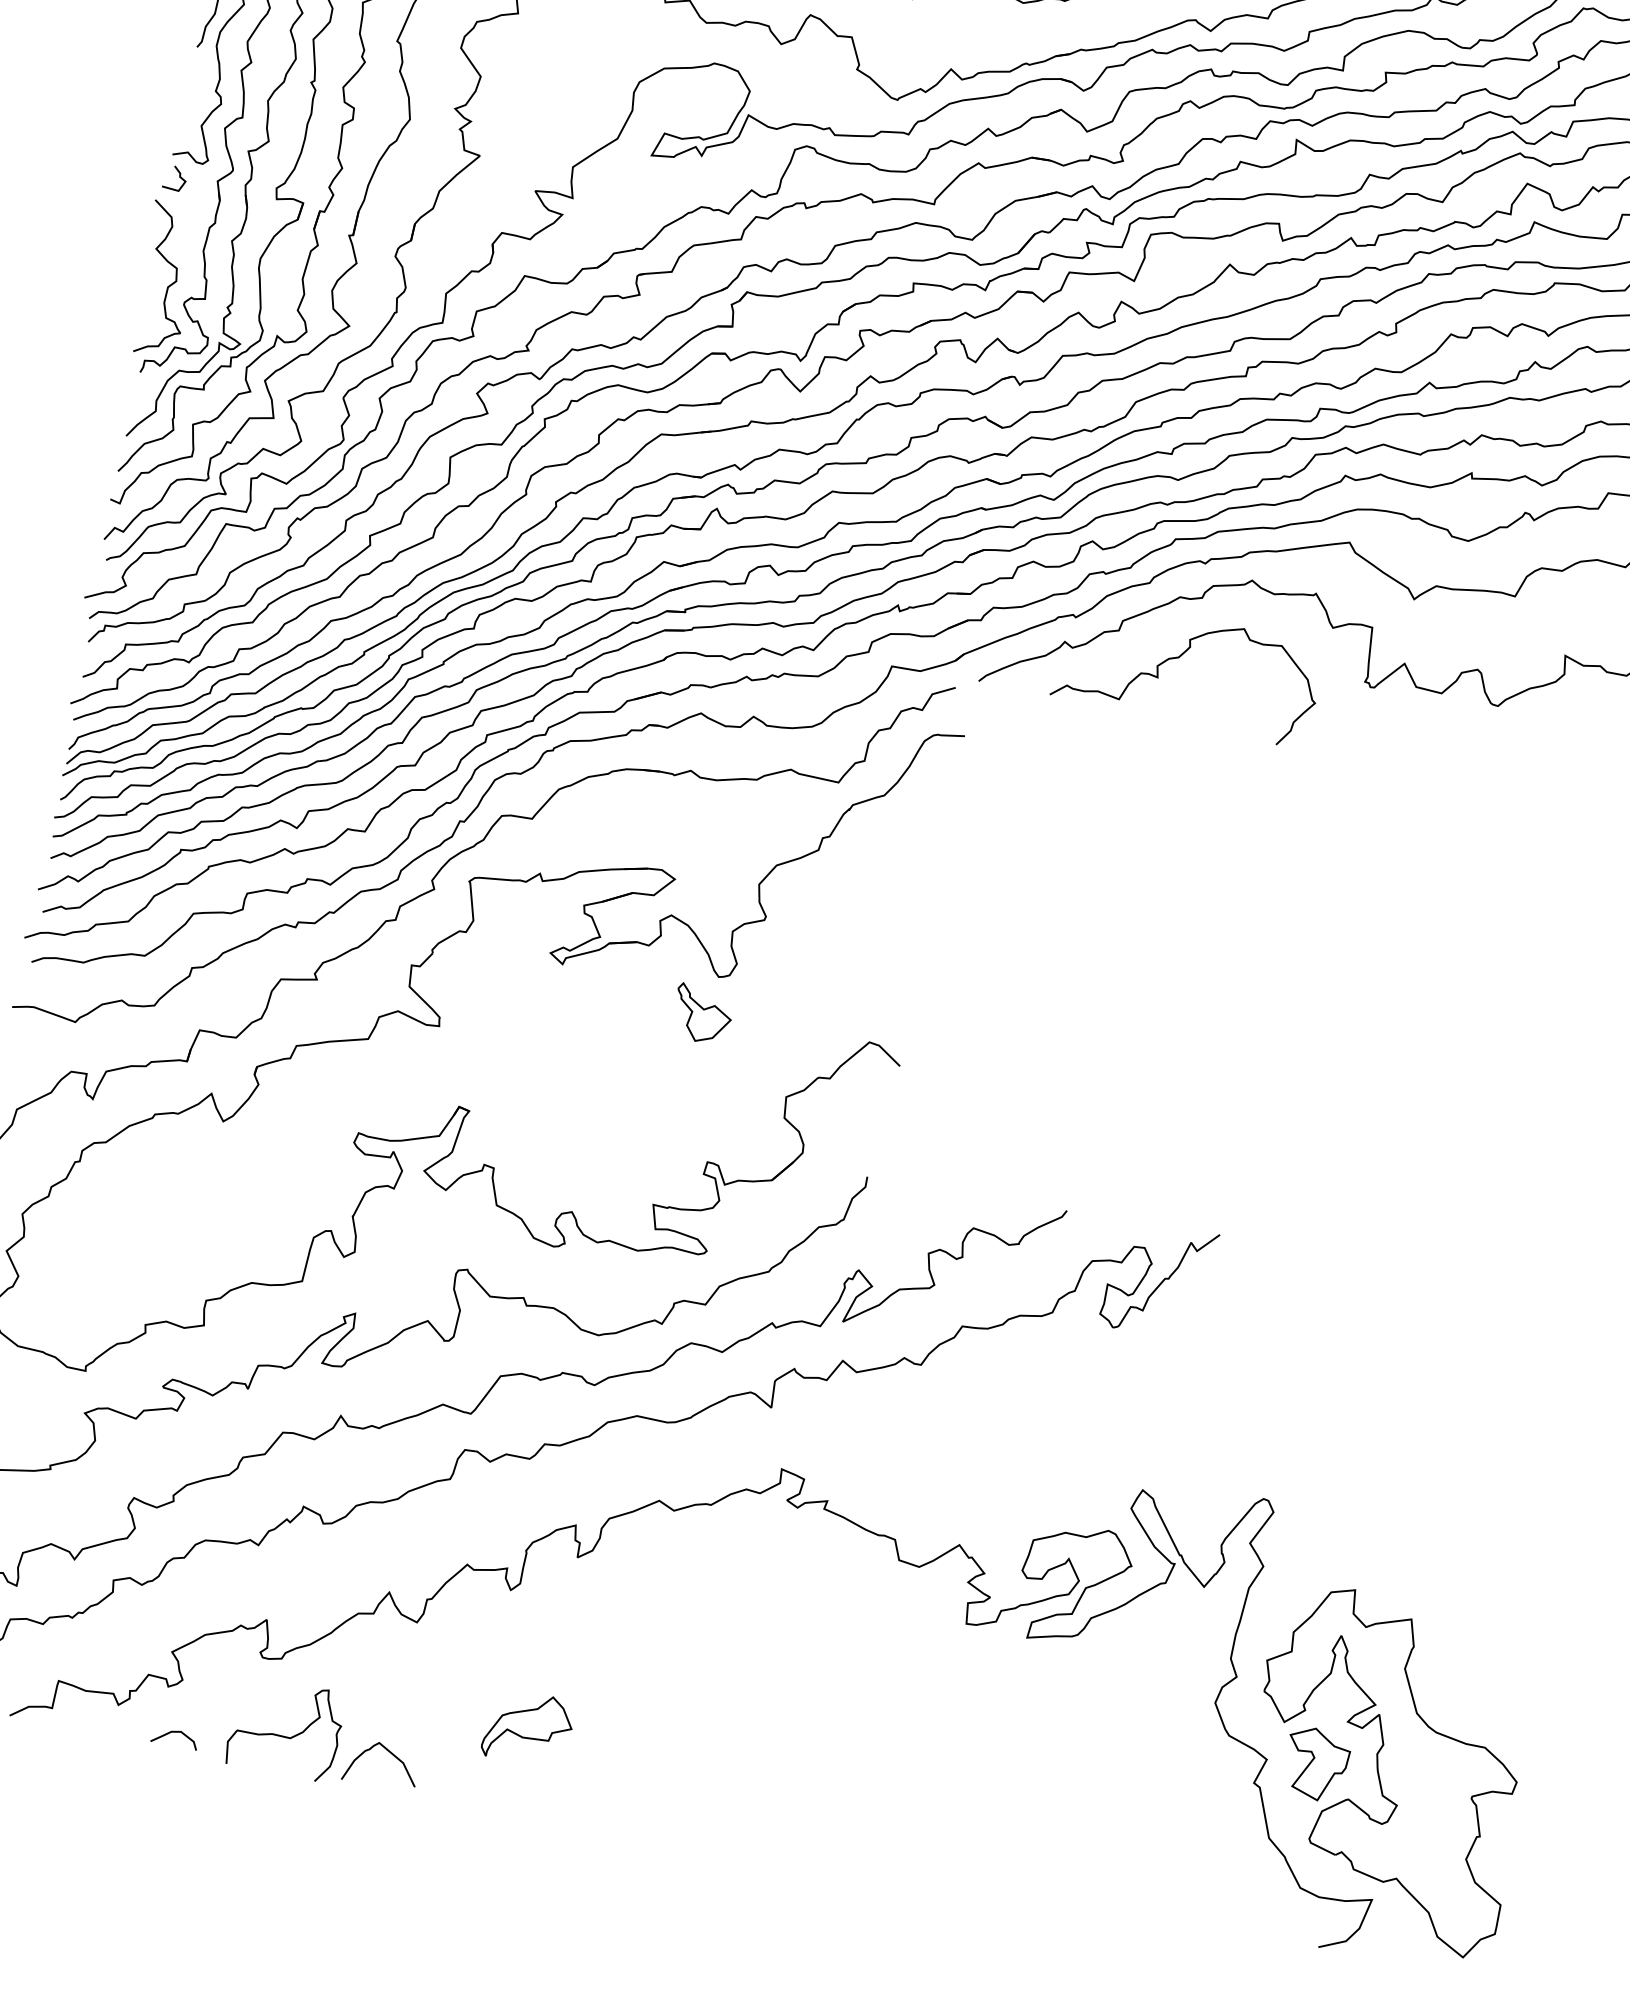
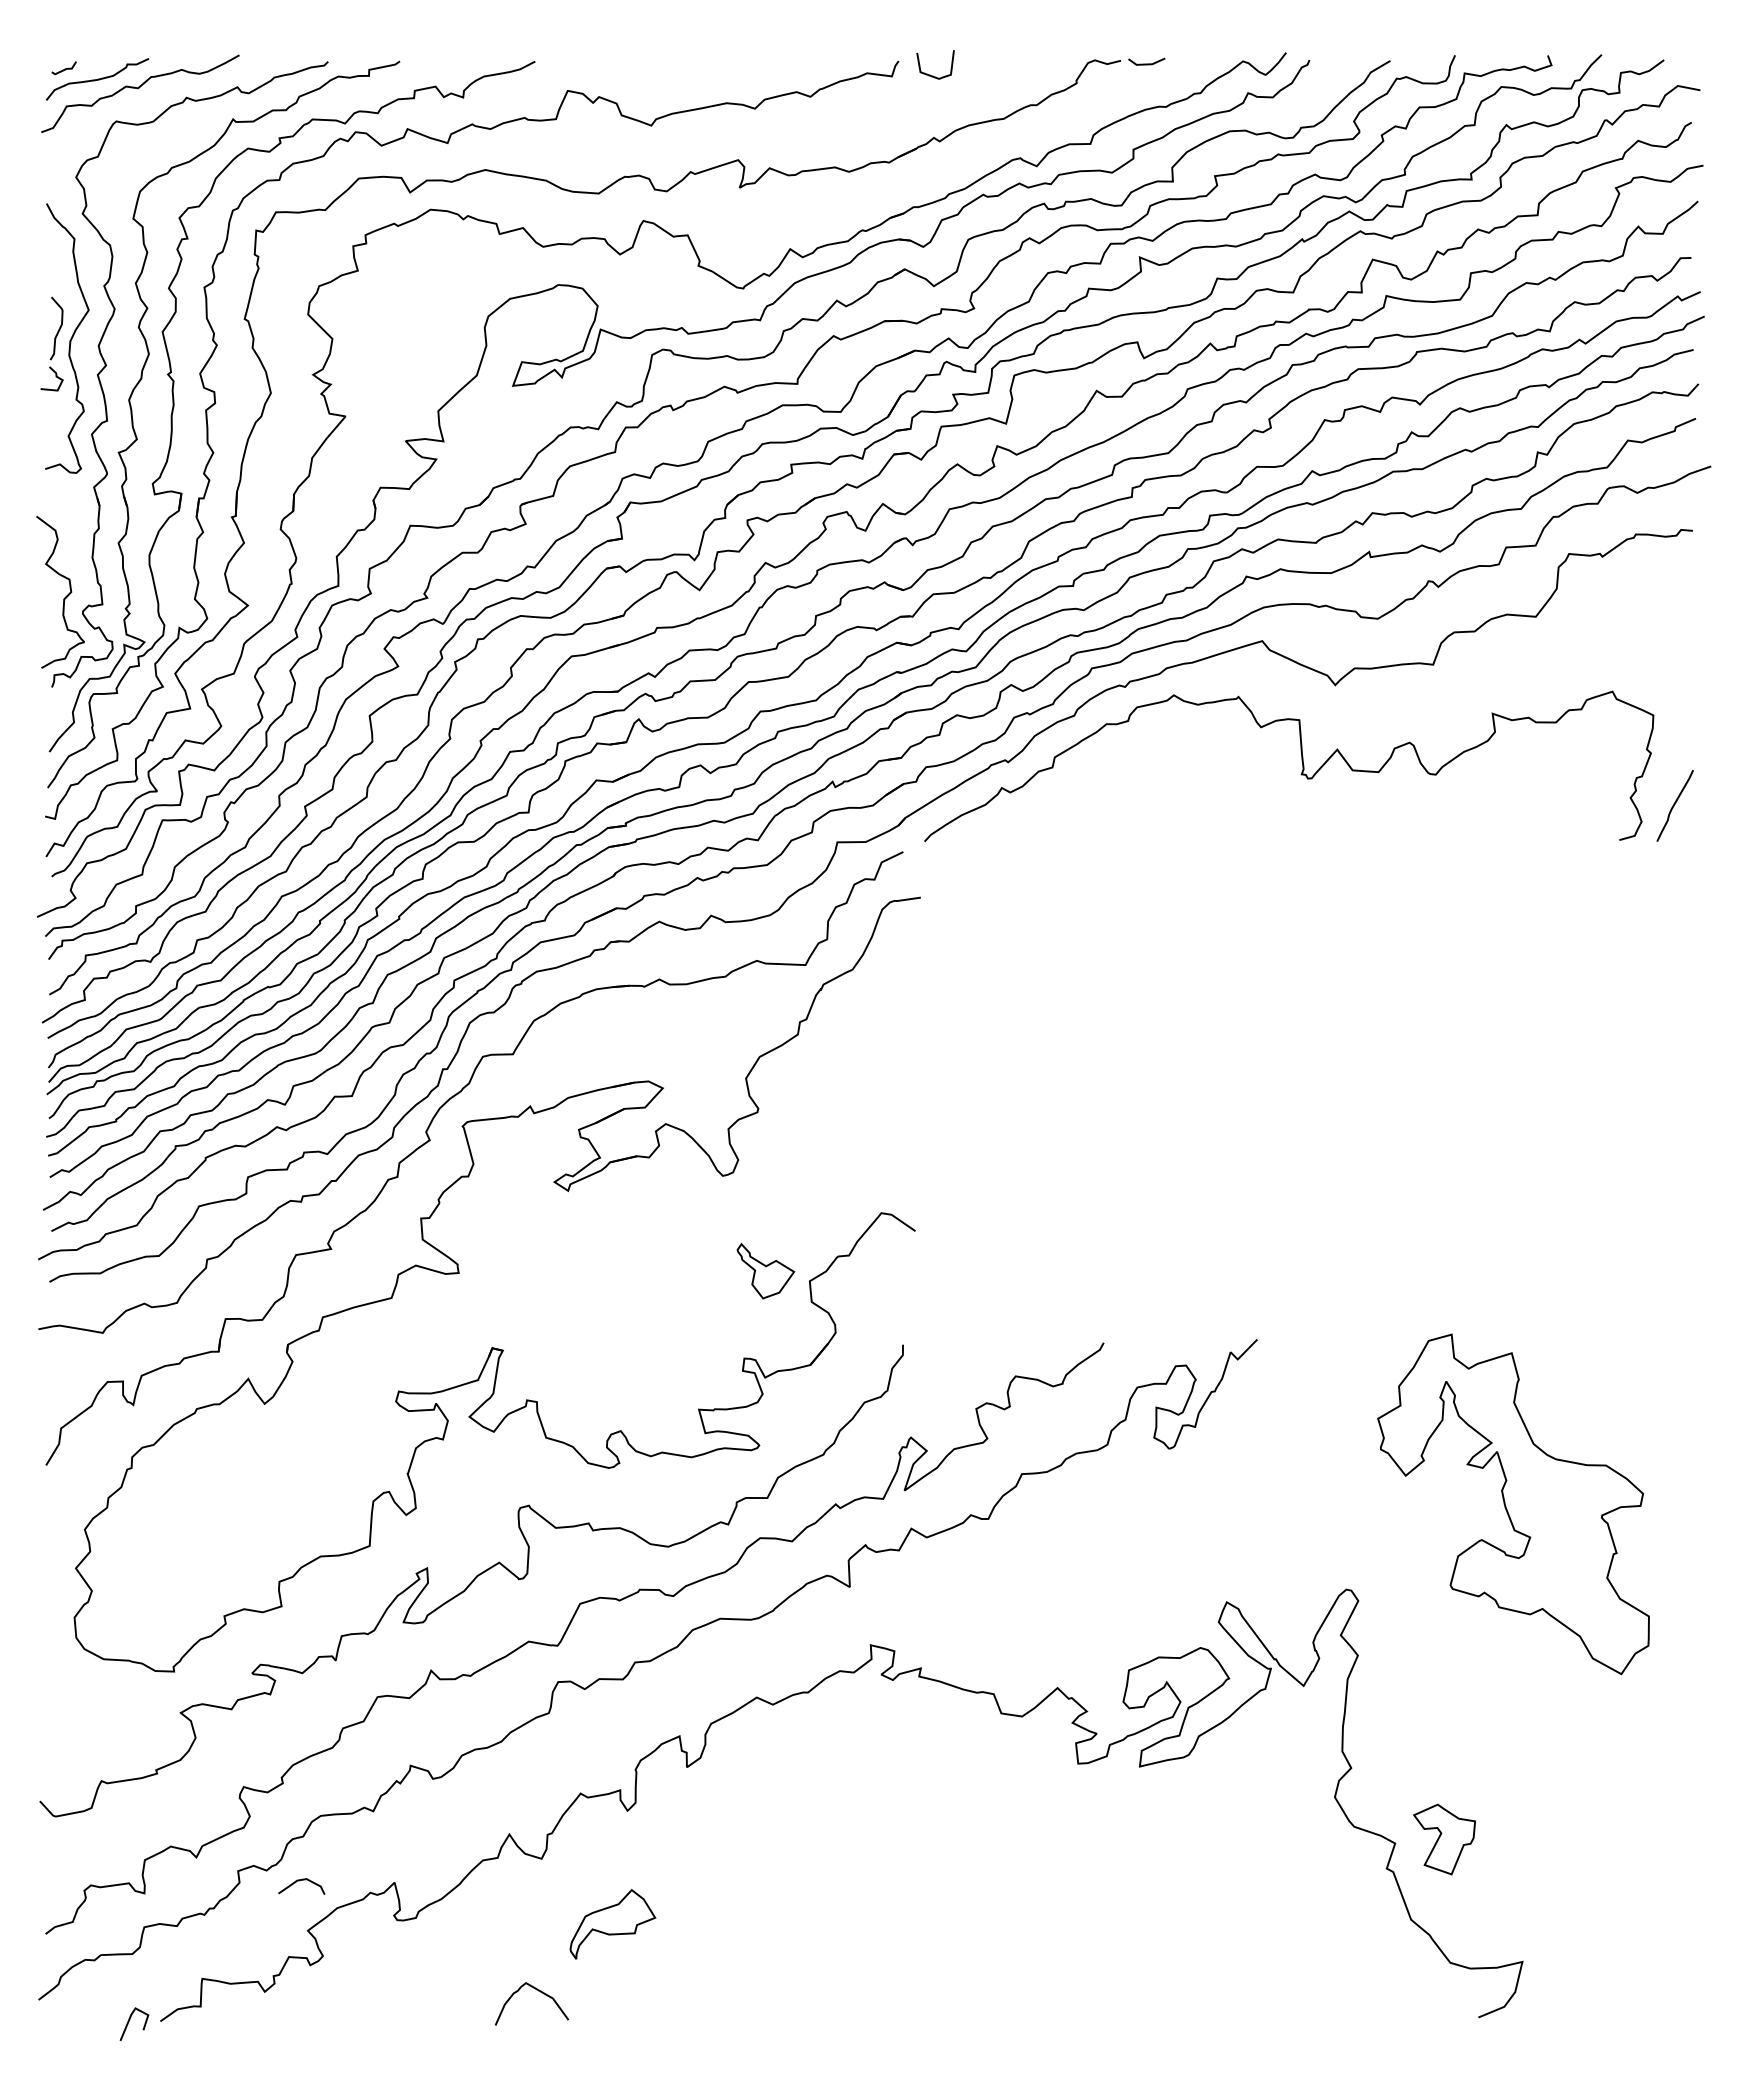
curve: (179, 176) -> (55, 376), moved
curve: (1178, 658) -> (1115, 784), removed
part: (702, 1014) -> (765, 1271), moved
part: (527, 1728) -> (612, 1924), moved
curve: (173, 1733) -> (299, 1881), moved
curve: (283, 1735) -> (431, 1992), removed
part: (1386, 1769) -> (1513, 1504), moved

